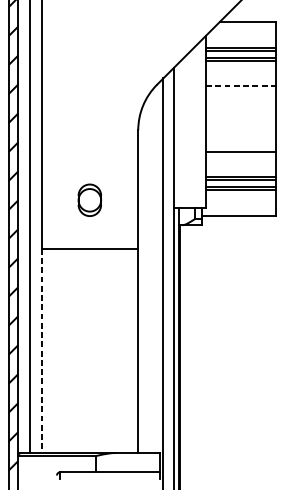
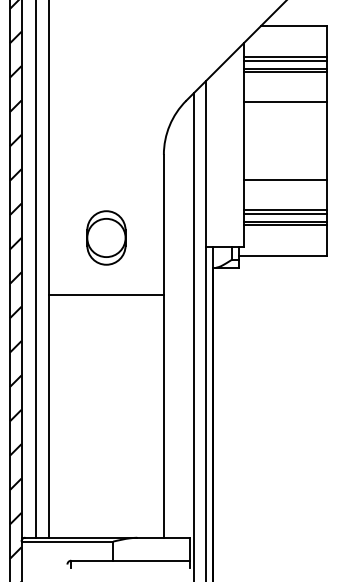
line: (240, 86) -> (285, 102), dashed -> solid
part: (89, 199) -> (106, 237), size x1.43
line: (41, 351) -> (49, 417), dashed -> solid

